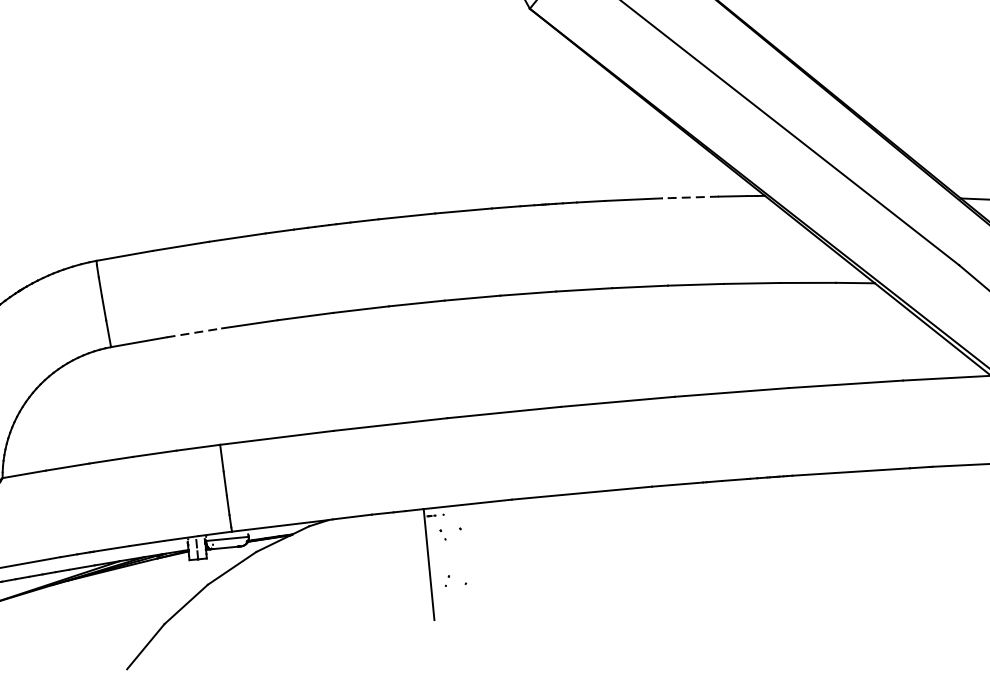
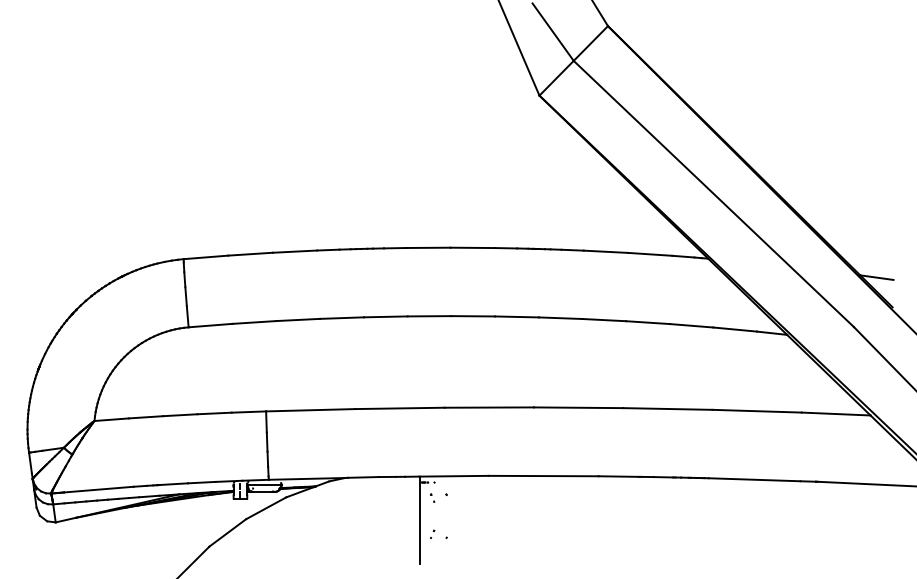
line: (689, 197) -> (649, 254), dashed -> solid
line: (194, 332) -> (254, 322), dashed -> solid

